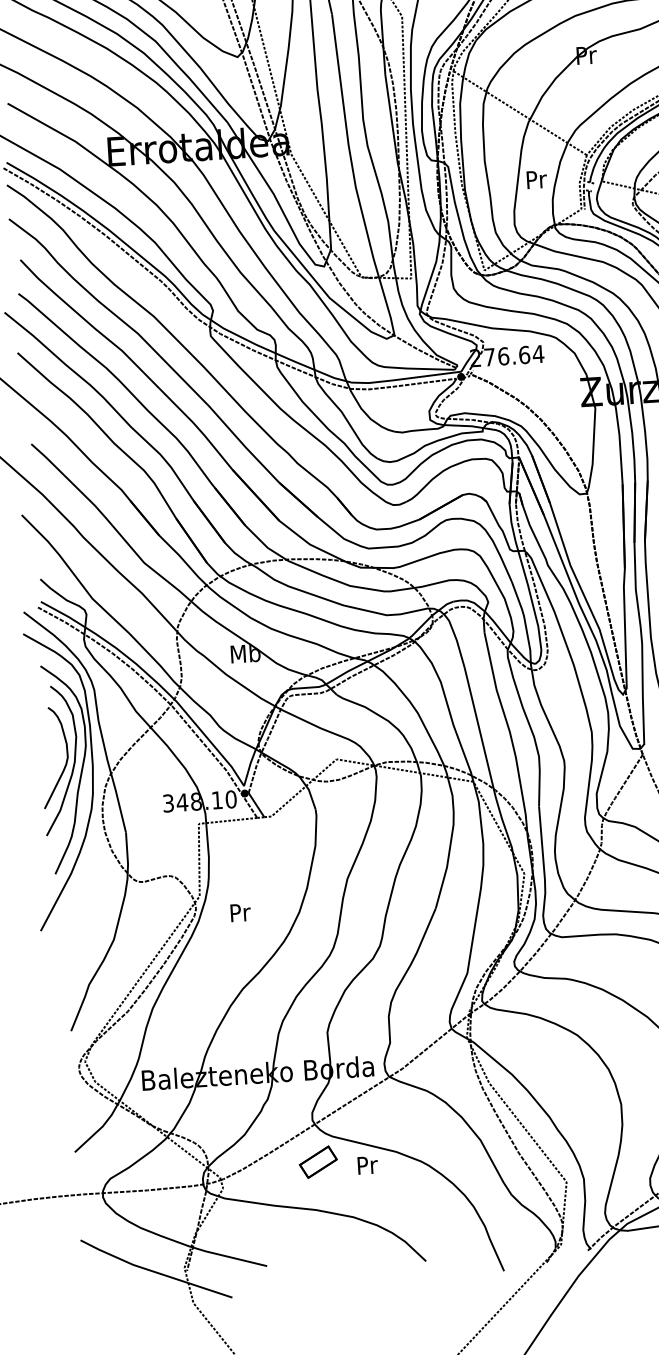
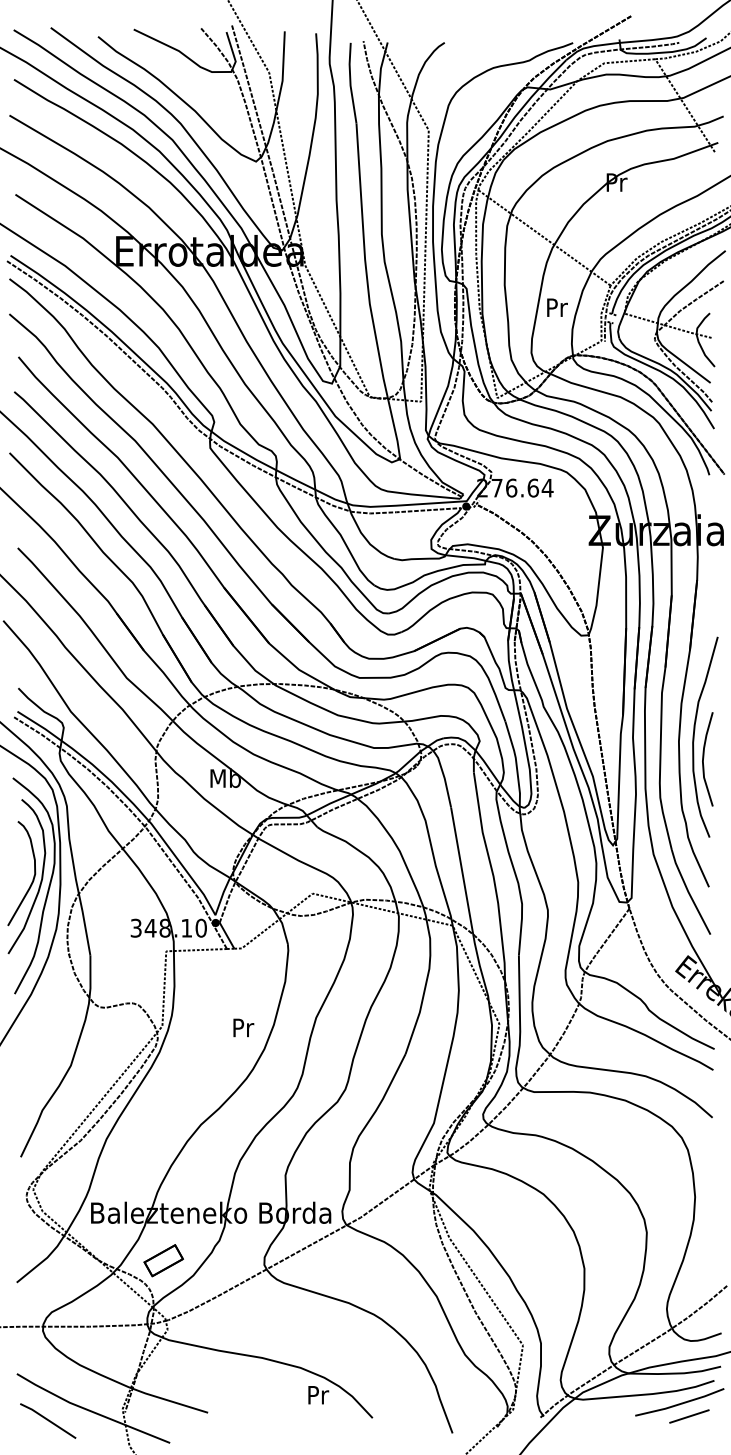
text: (240, 912) -> (243, 1027), moved
part: (318, 1162) -> (163, 1260), moved
text: (367, 1165) -> (318, 1395), moved
line: (113, 1283) -> (48, 1420), added

